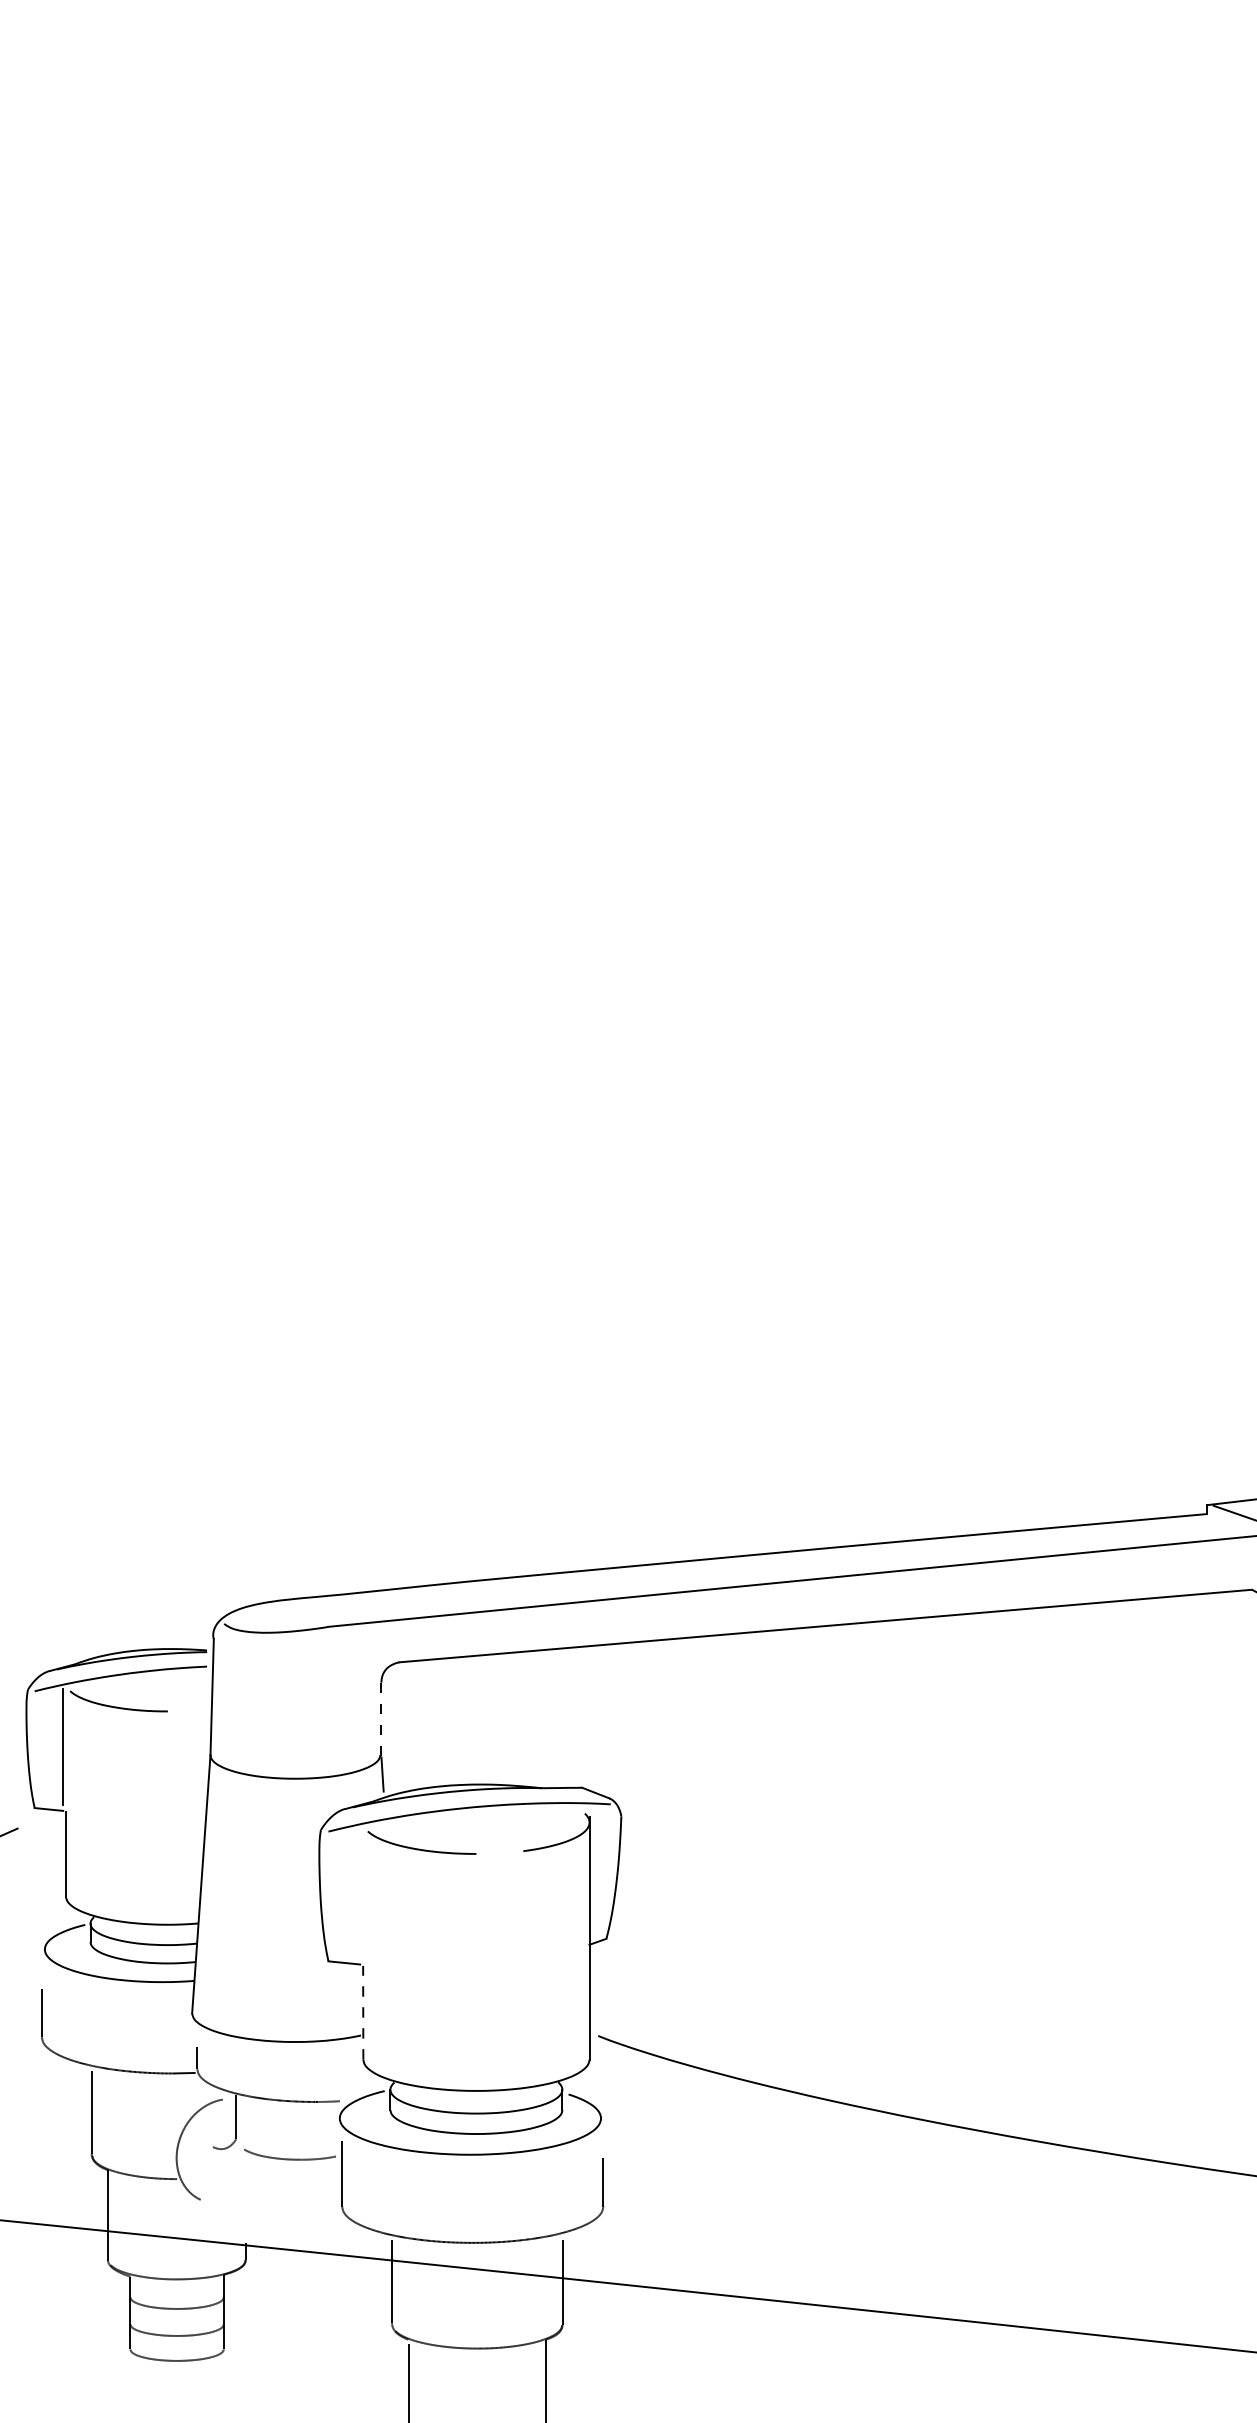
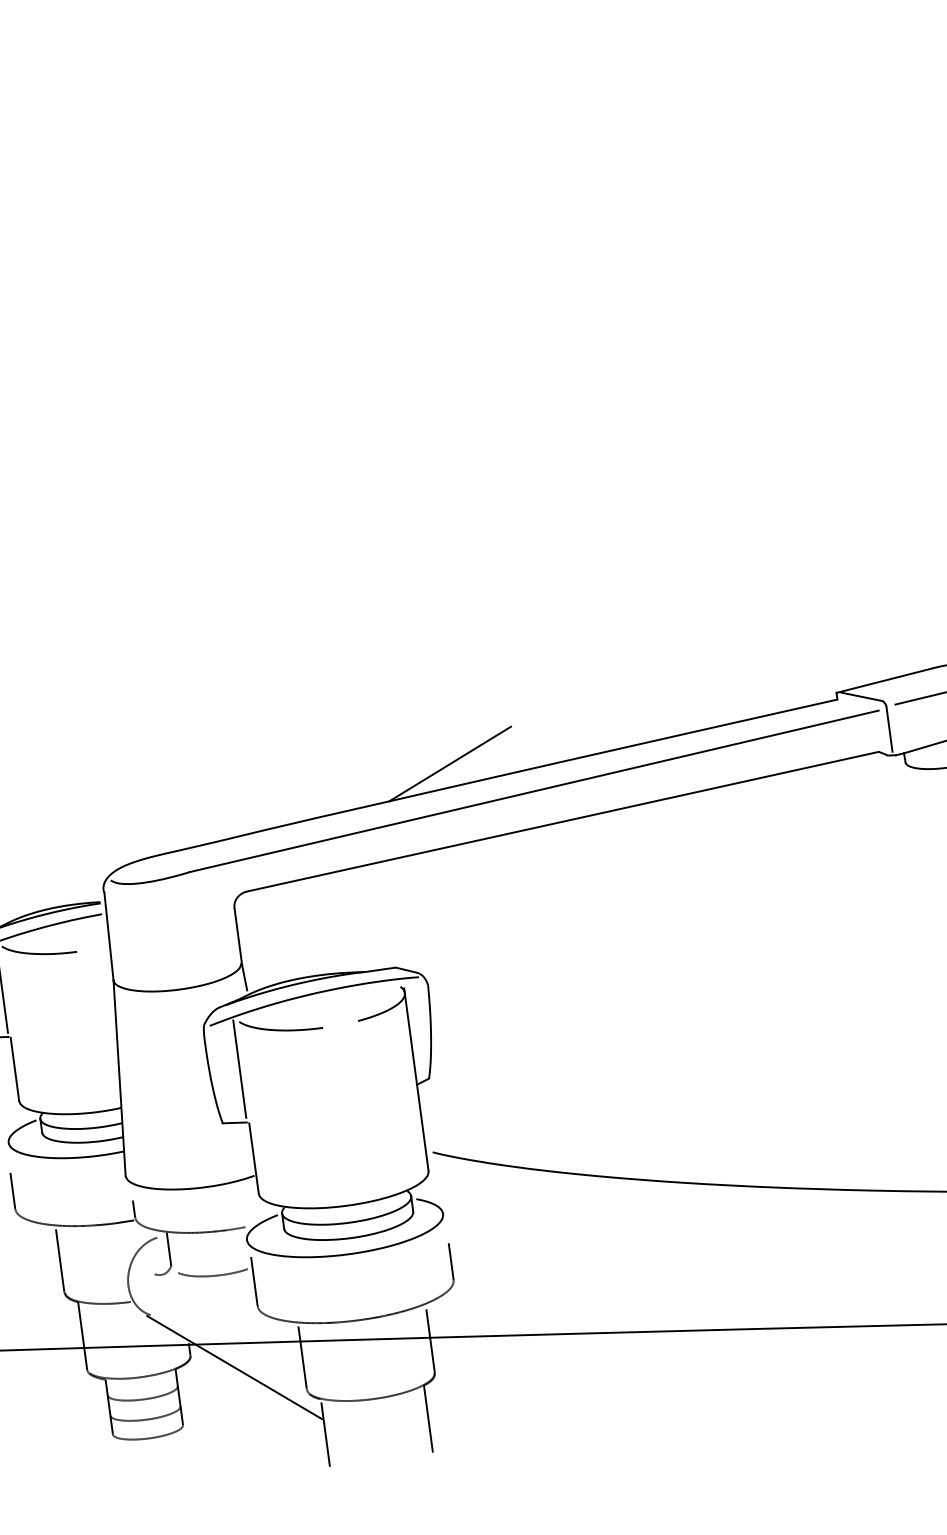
line: (688, 1530) -> (449, 763), added
line: (381, 1720) -> (238, 937), dashed -> solid
line: (360, 1893) -> (239, 1069), added
line: (363, 2012) -> (254, 1158), dashed -> solid
line: (301, 2282) -> (234, 1367), added

